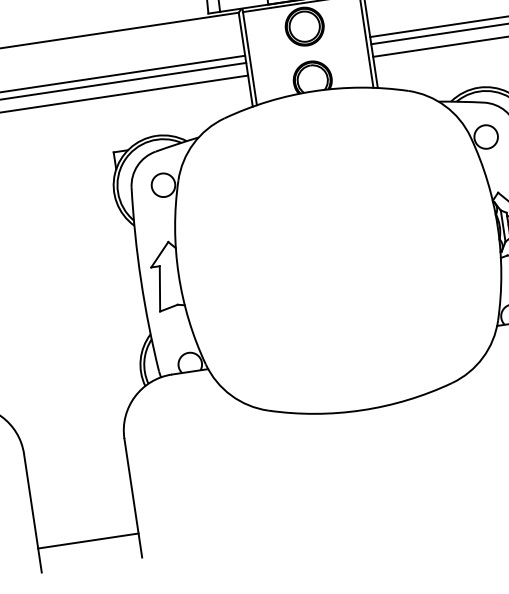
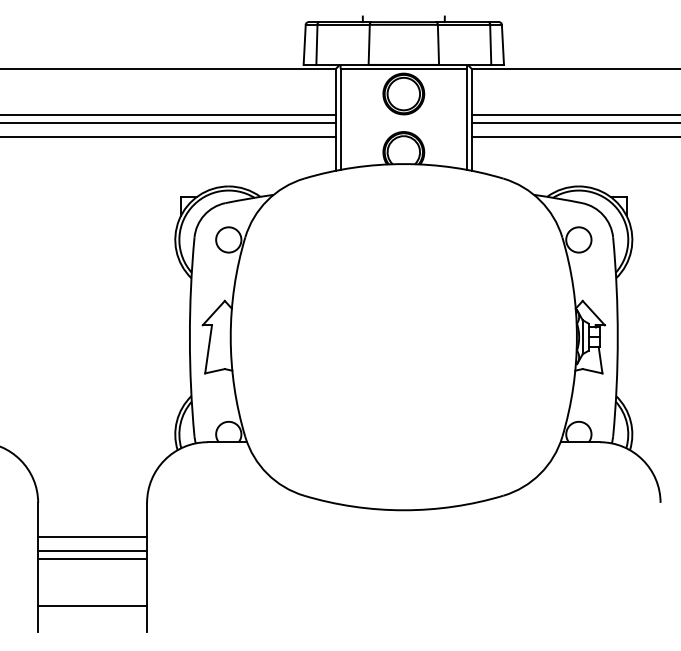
line: (78, 478) -> (92, 537), added
line: (80, 491) -> (92, 551), added
line: (81, 497) -> (92, 558), added

